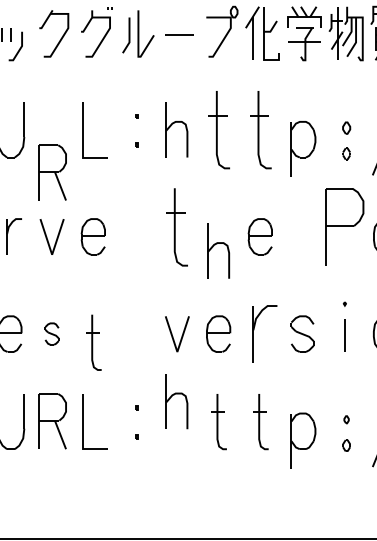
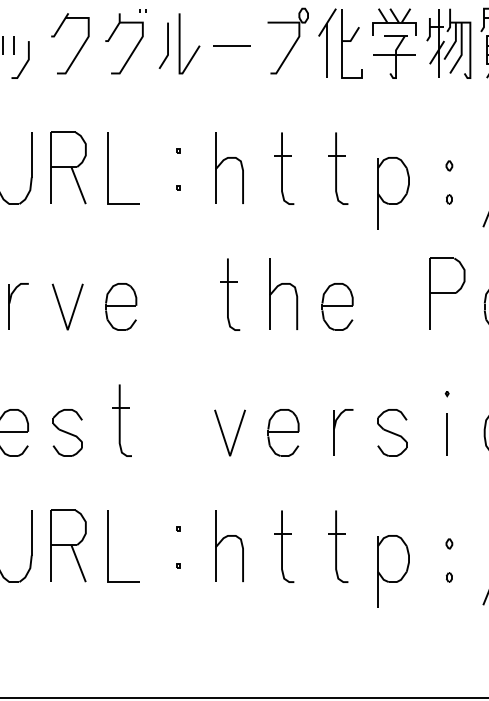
part: (346, 127) -> (449, 165), size x0.62
part: (218, 130) -> (283, 169), size x0.71
part: (260, 130) -> (337, 169), size x0.71
part: (346, 153) -> (449, 198), size x0.62
part: (52, 172) -> (68, 167), moved
part: (345, 226) -> (447, 293), size x0.71
part: (177, 227) -> (230, 294), size x0.71
part: (218, 250) -> (283, 293), moved
part: (51, 333) -> (66, 432), size x1.67
part: (264, 333) -> (342, 432), size x0.62
part: (93, 342) -> (121, 420), moved
part: (174, 395) -> (226, 538), moved
part: (346, 445) -> (449, 577), size x0.62

